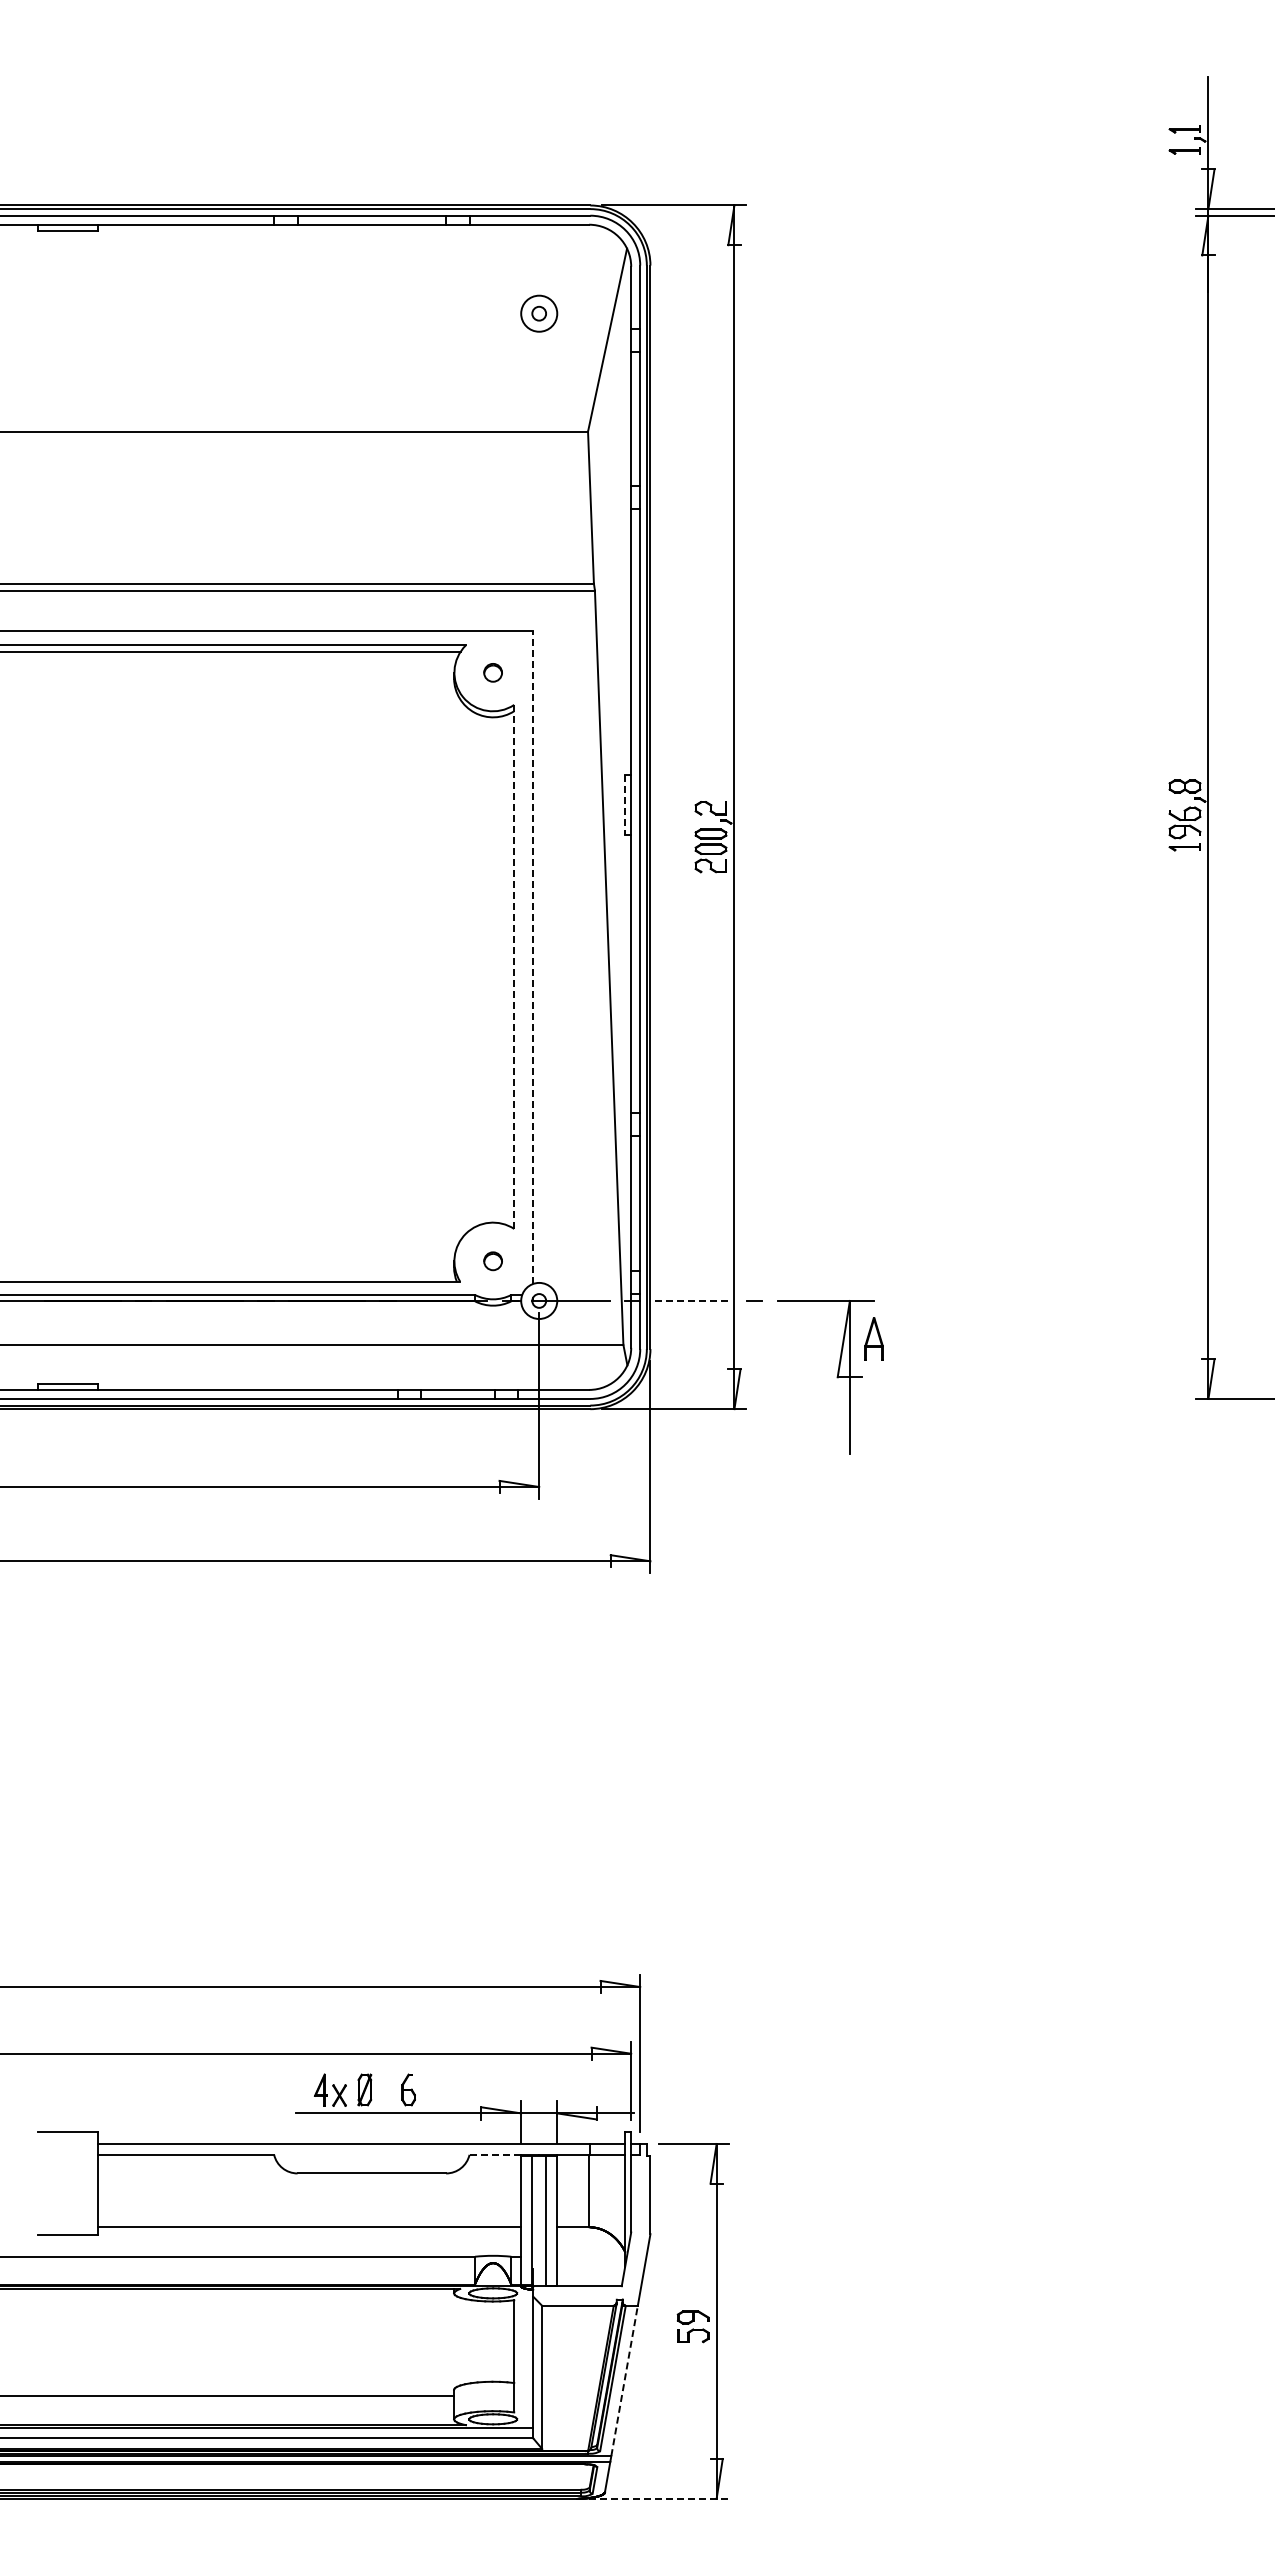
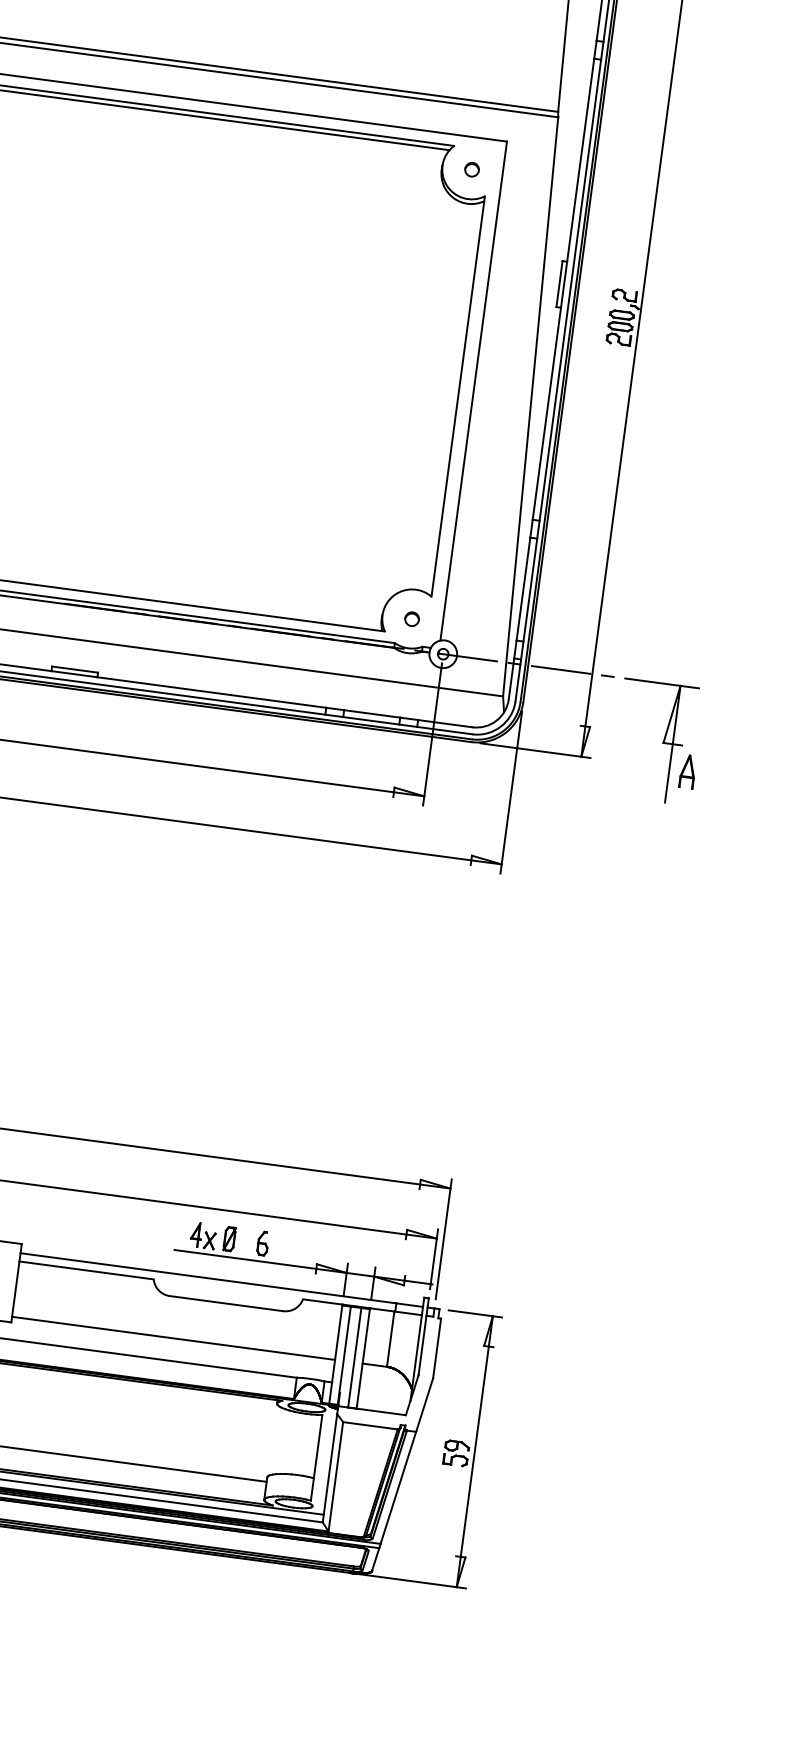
line: (625, 805) -> (559, 284), dashed -> solid
line: (533, 957) -> (473, 391), dashed -> solid
line: (514, 967) -> (458, 397), dashed -> solid
line: (694, 1300) -> (561, 669), dashed -> solid
part: (873, 1338) -> (687, 771), moved
line: (495, 2154) -> (322, 1301), dashed -> solid
line: (624, 2380) -> (398, 1487), dashed -> solid
line: (658, 2498) -> (412, 1581), dashed -> solid

